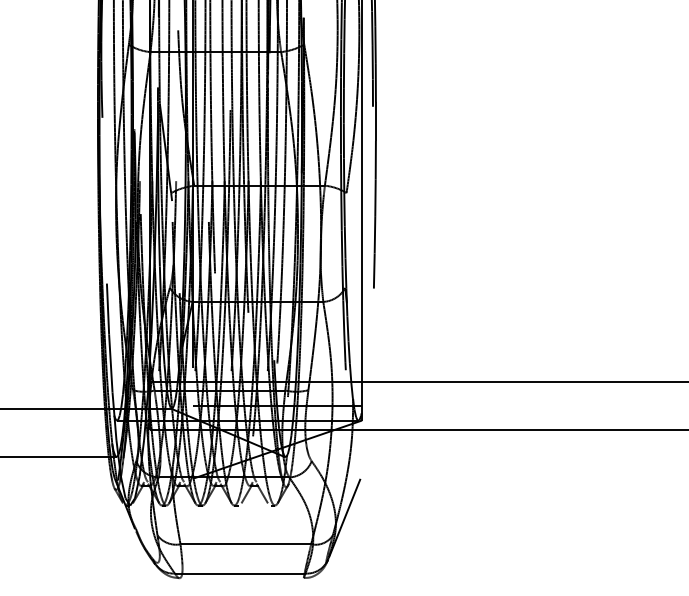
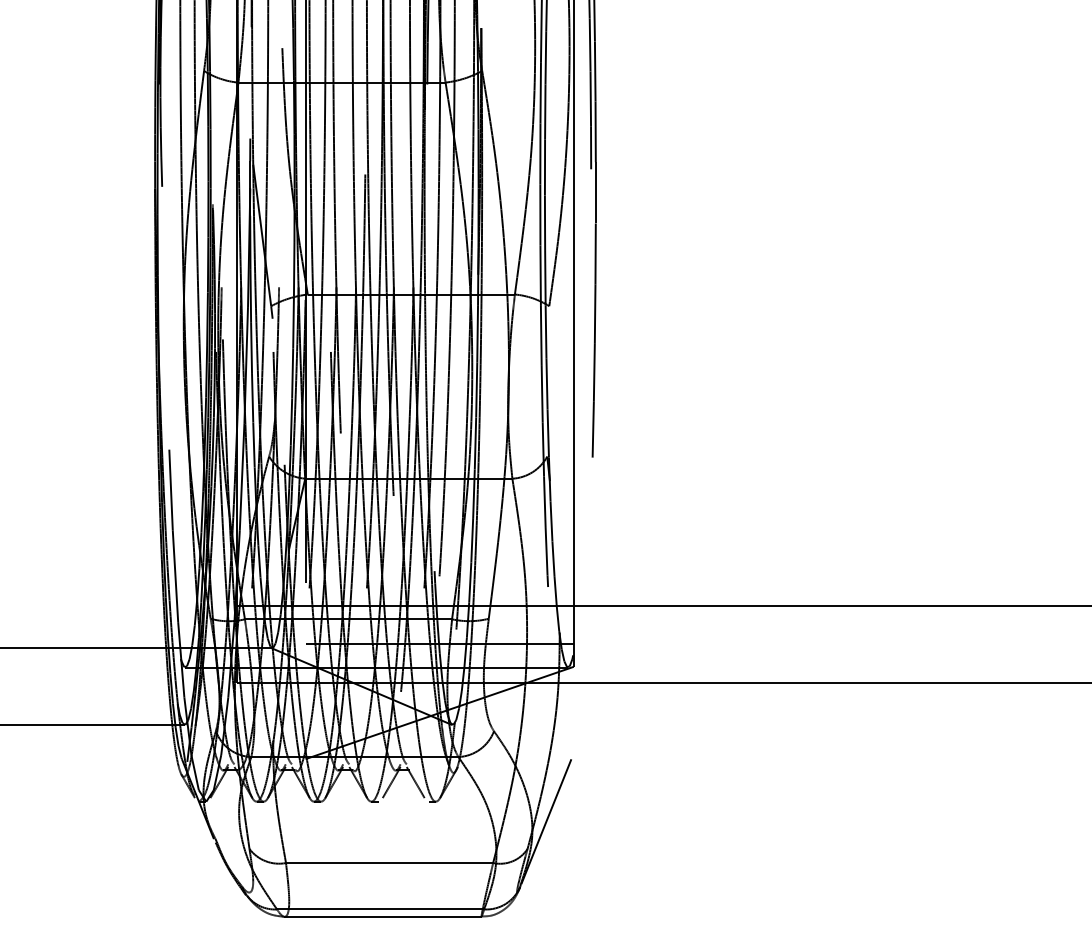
line: (241, 578) -> (382, 917), added

